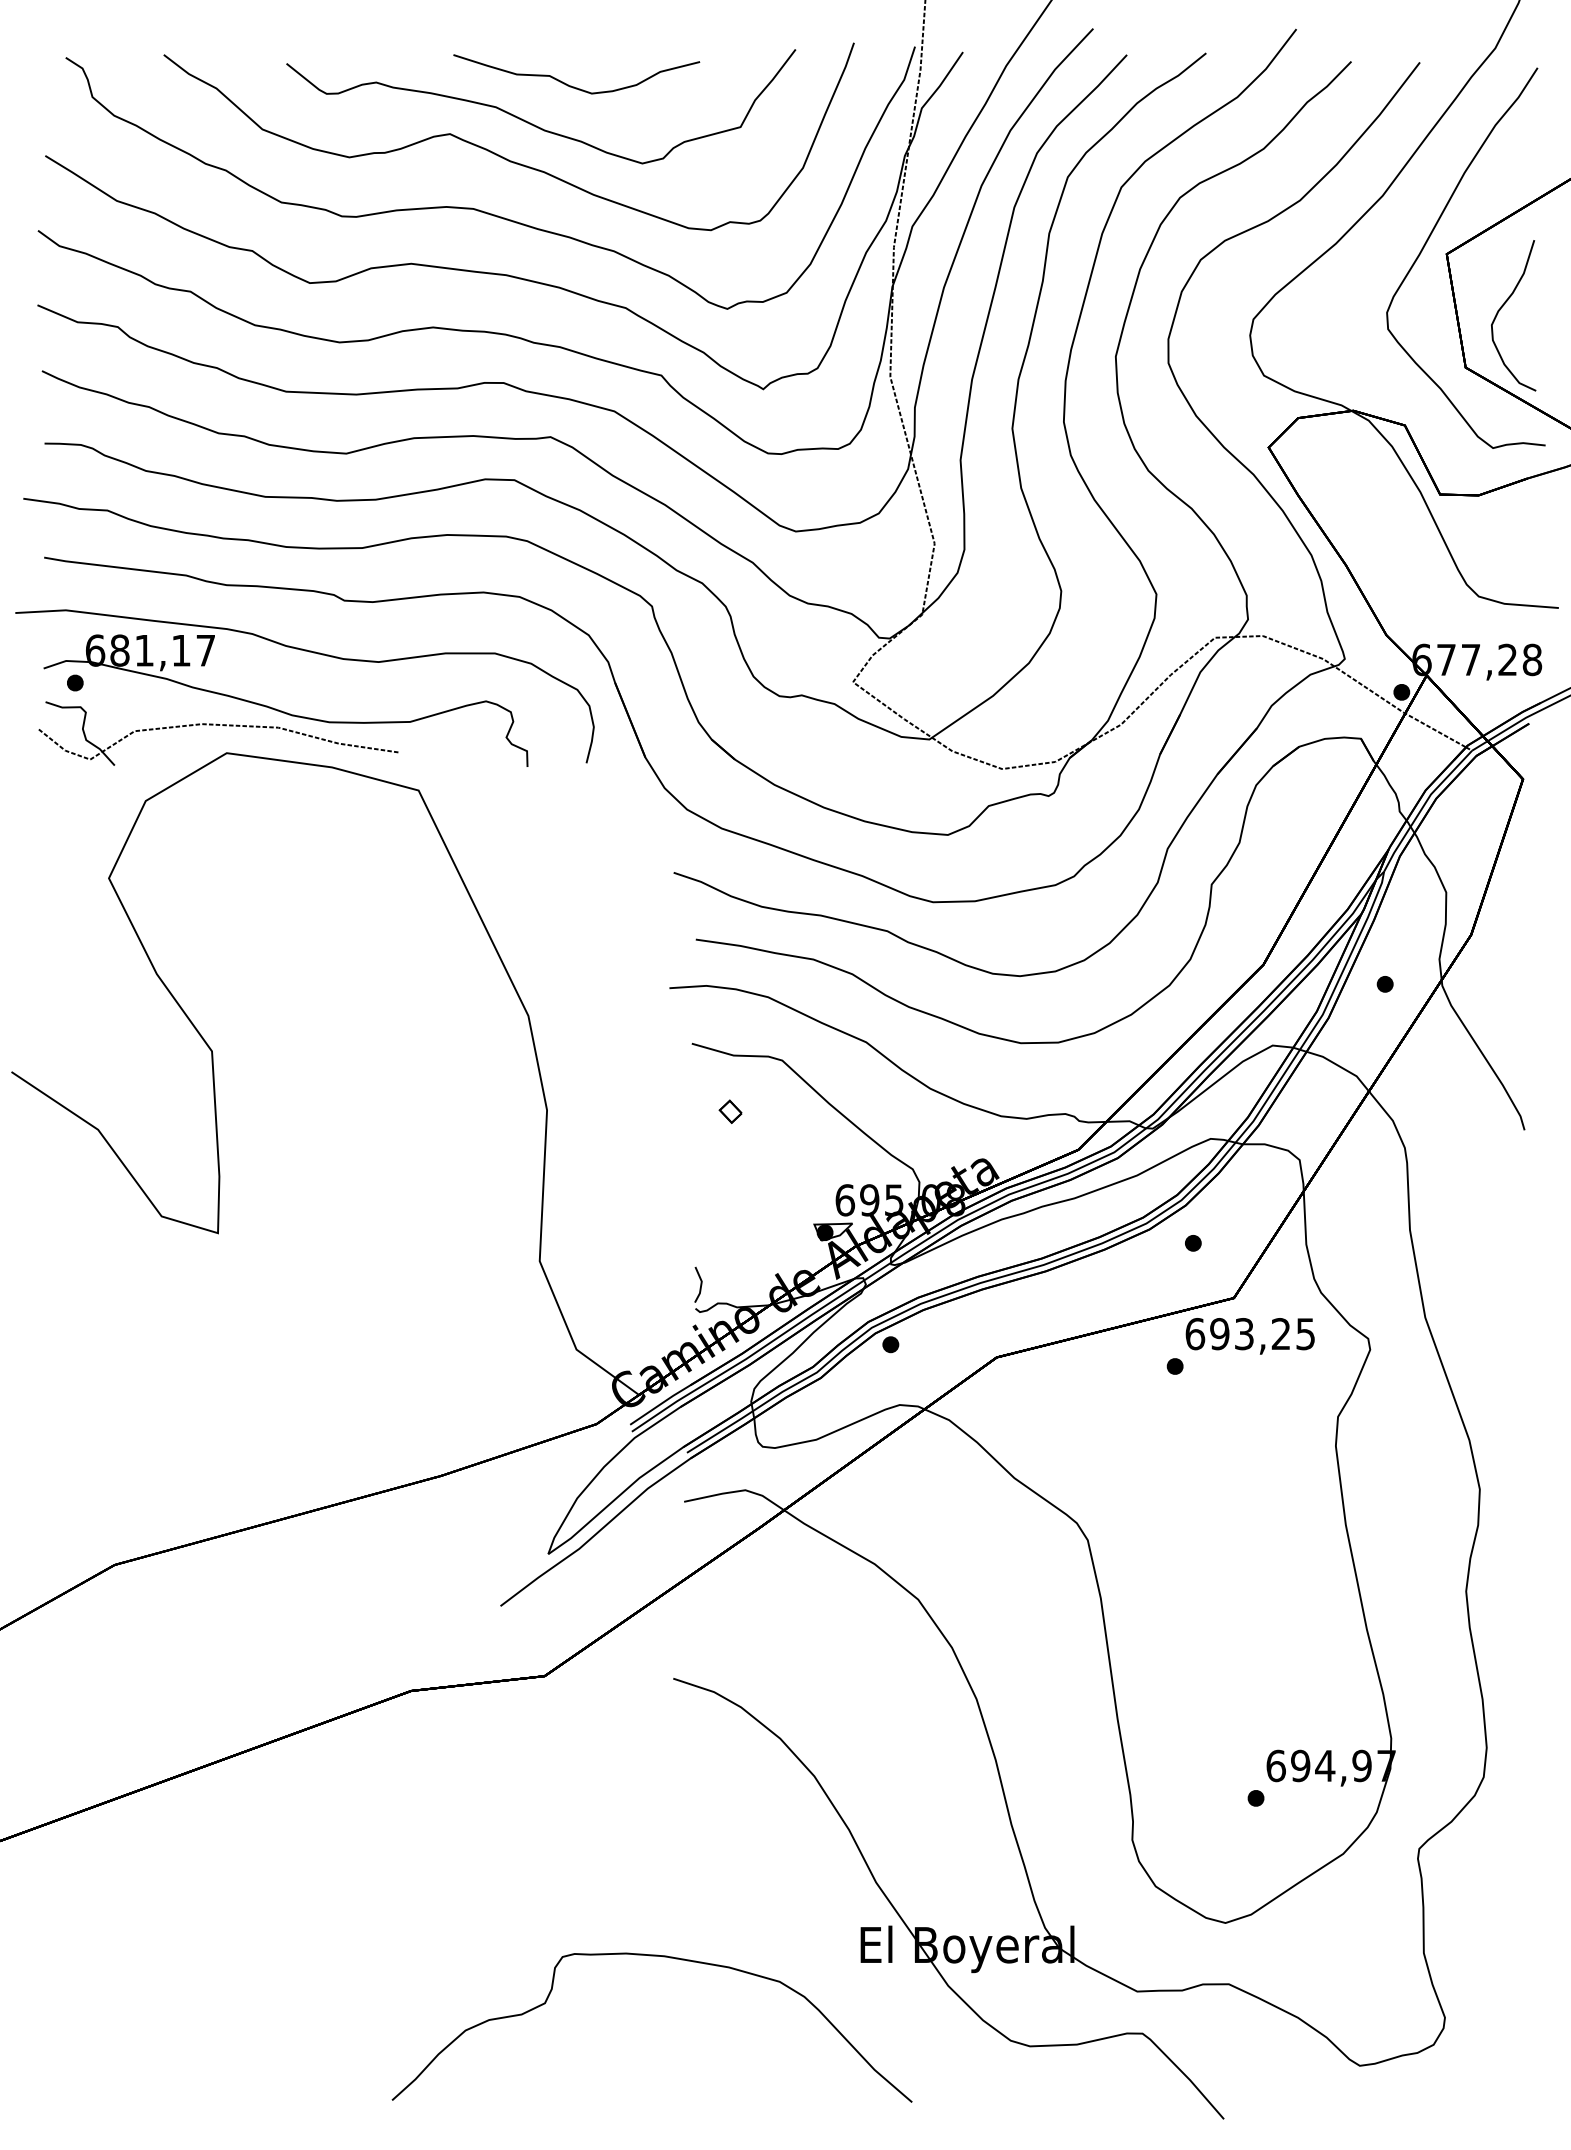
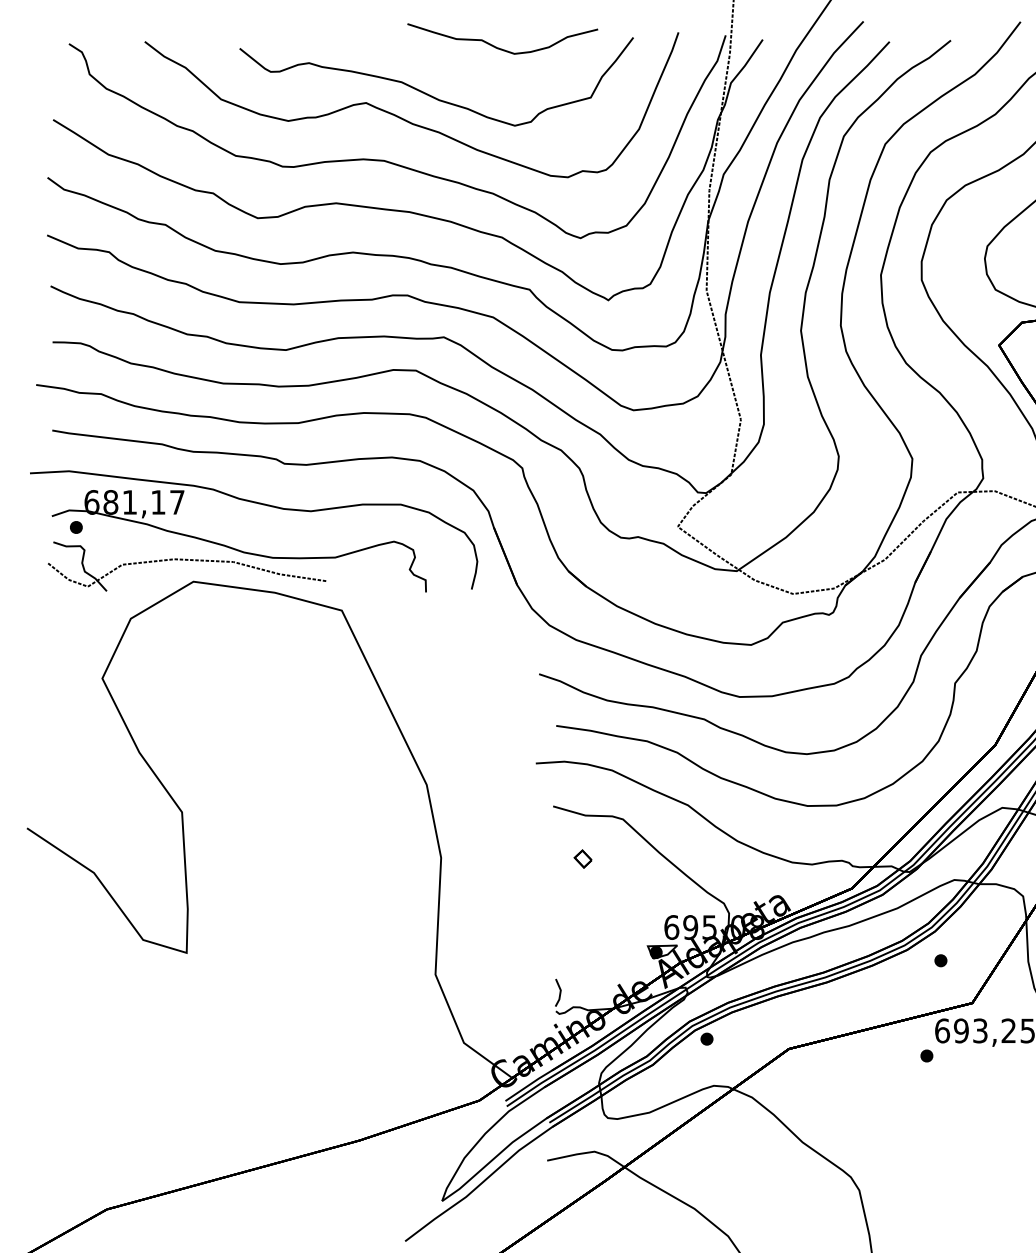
part: (571, 85) -> (498, 47), moved

